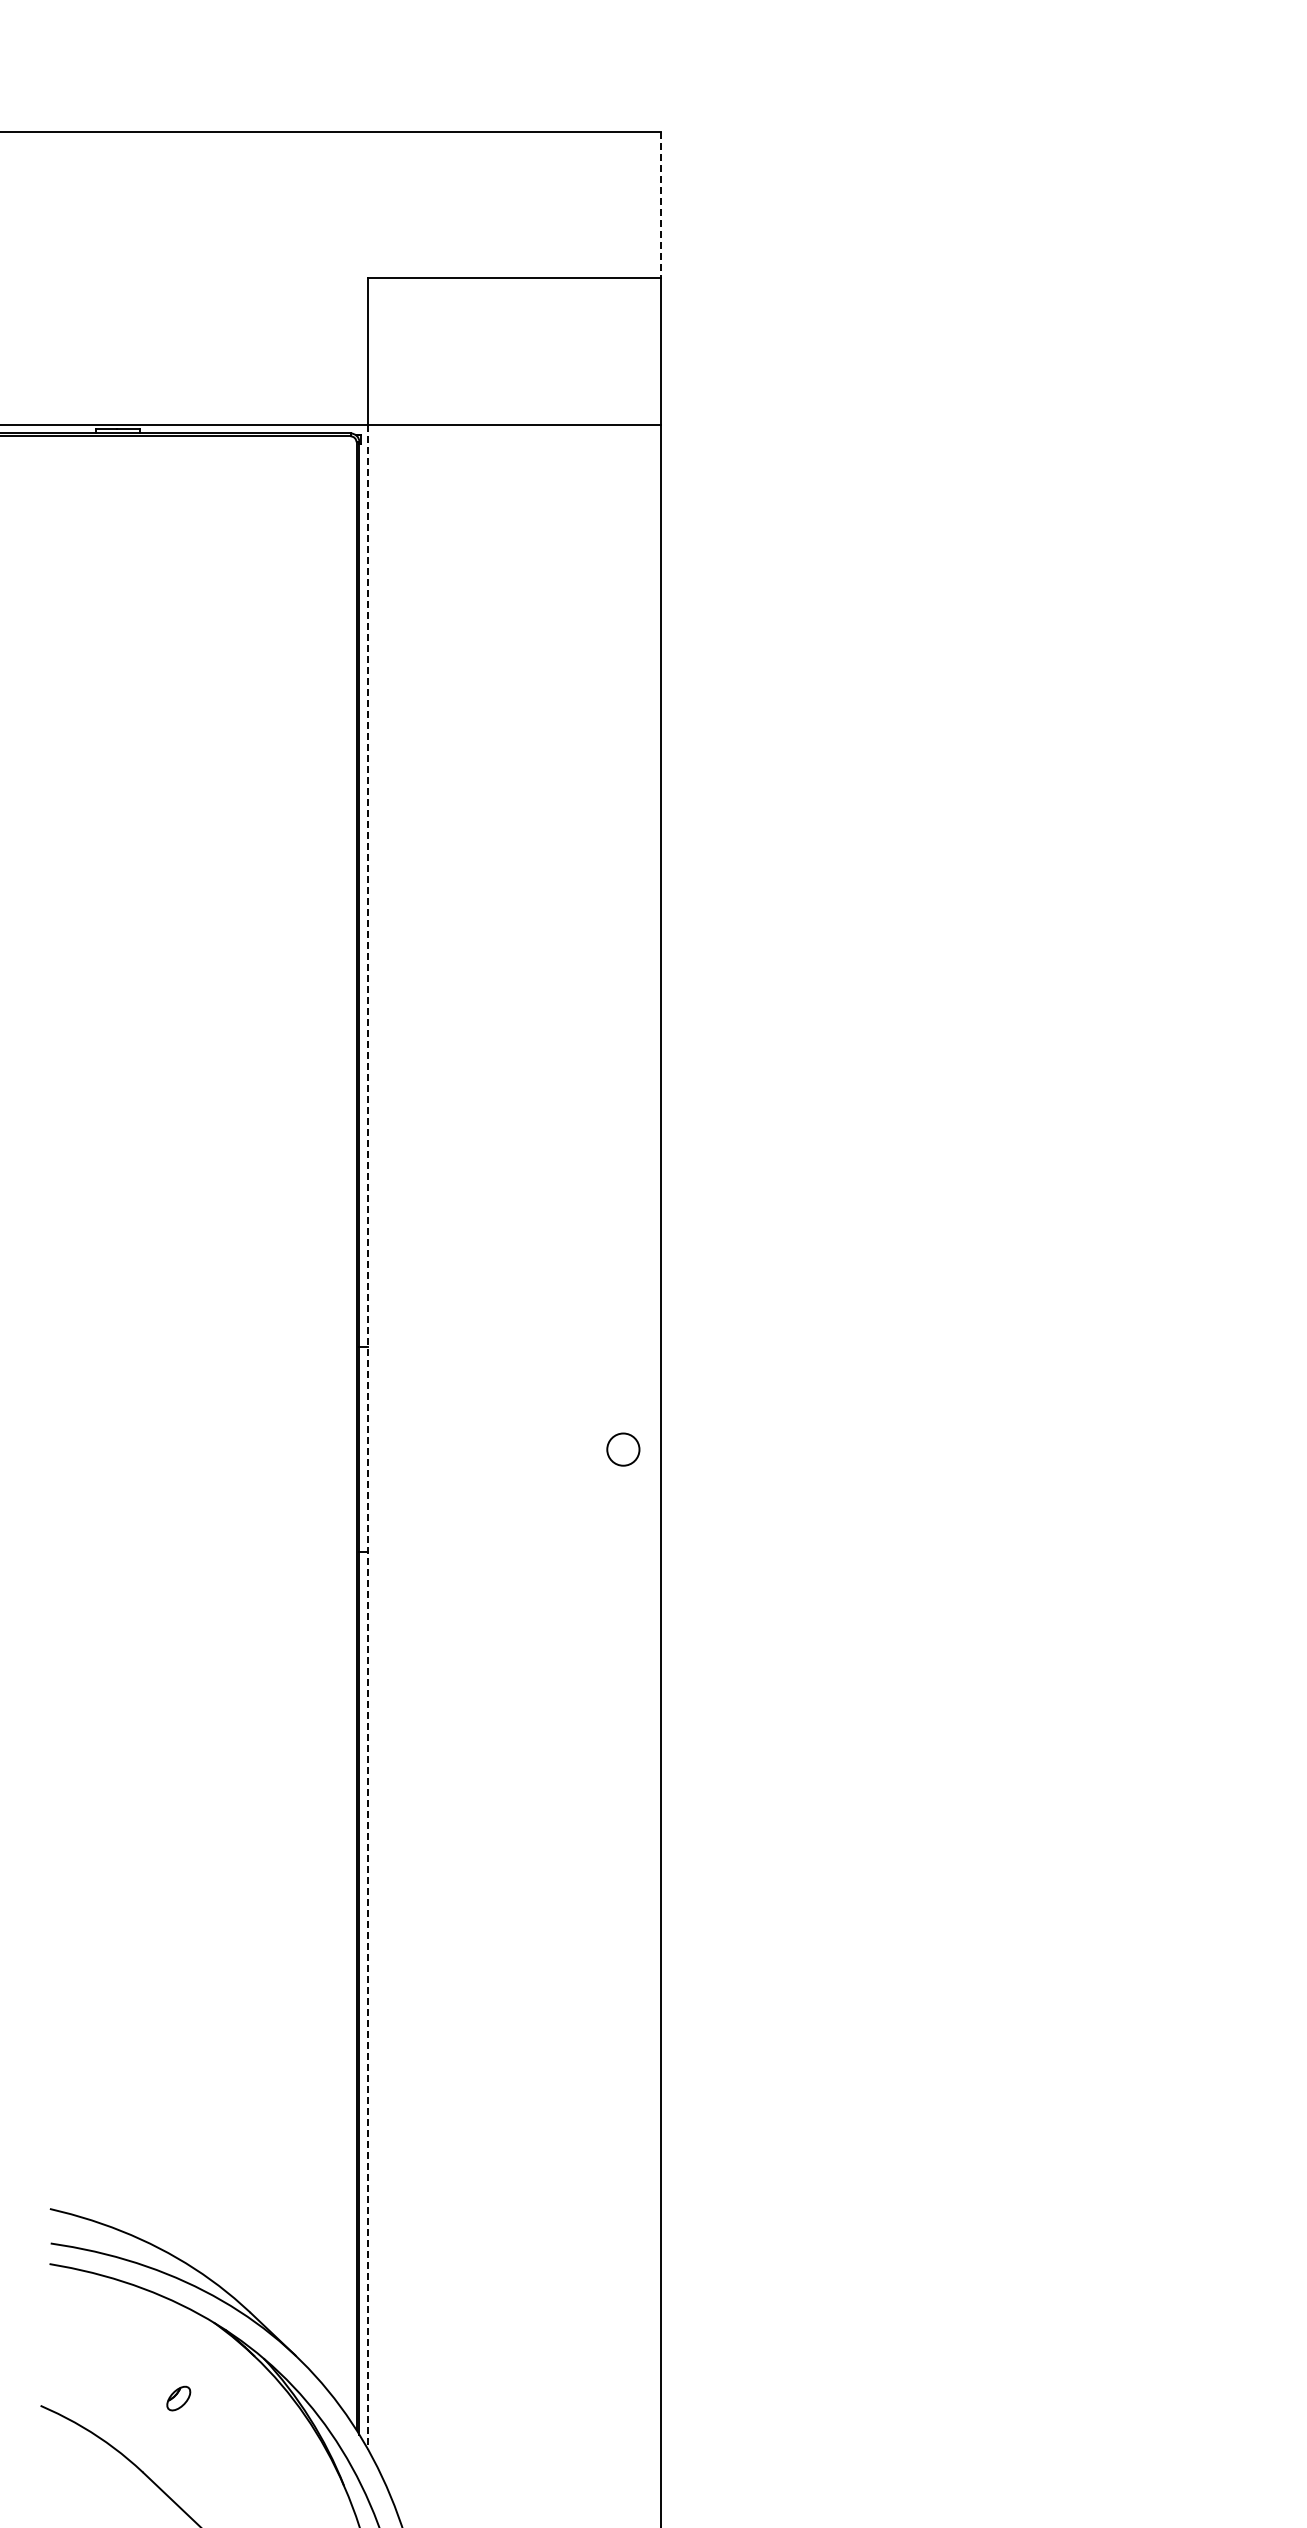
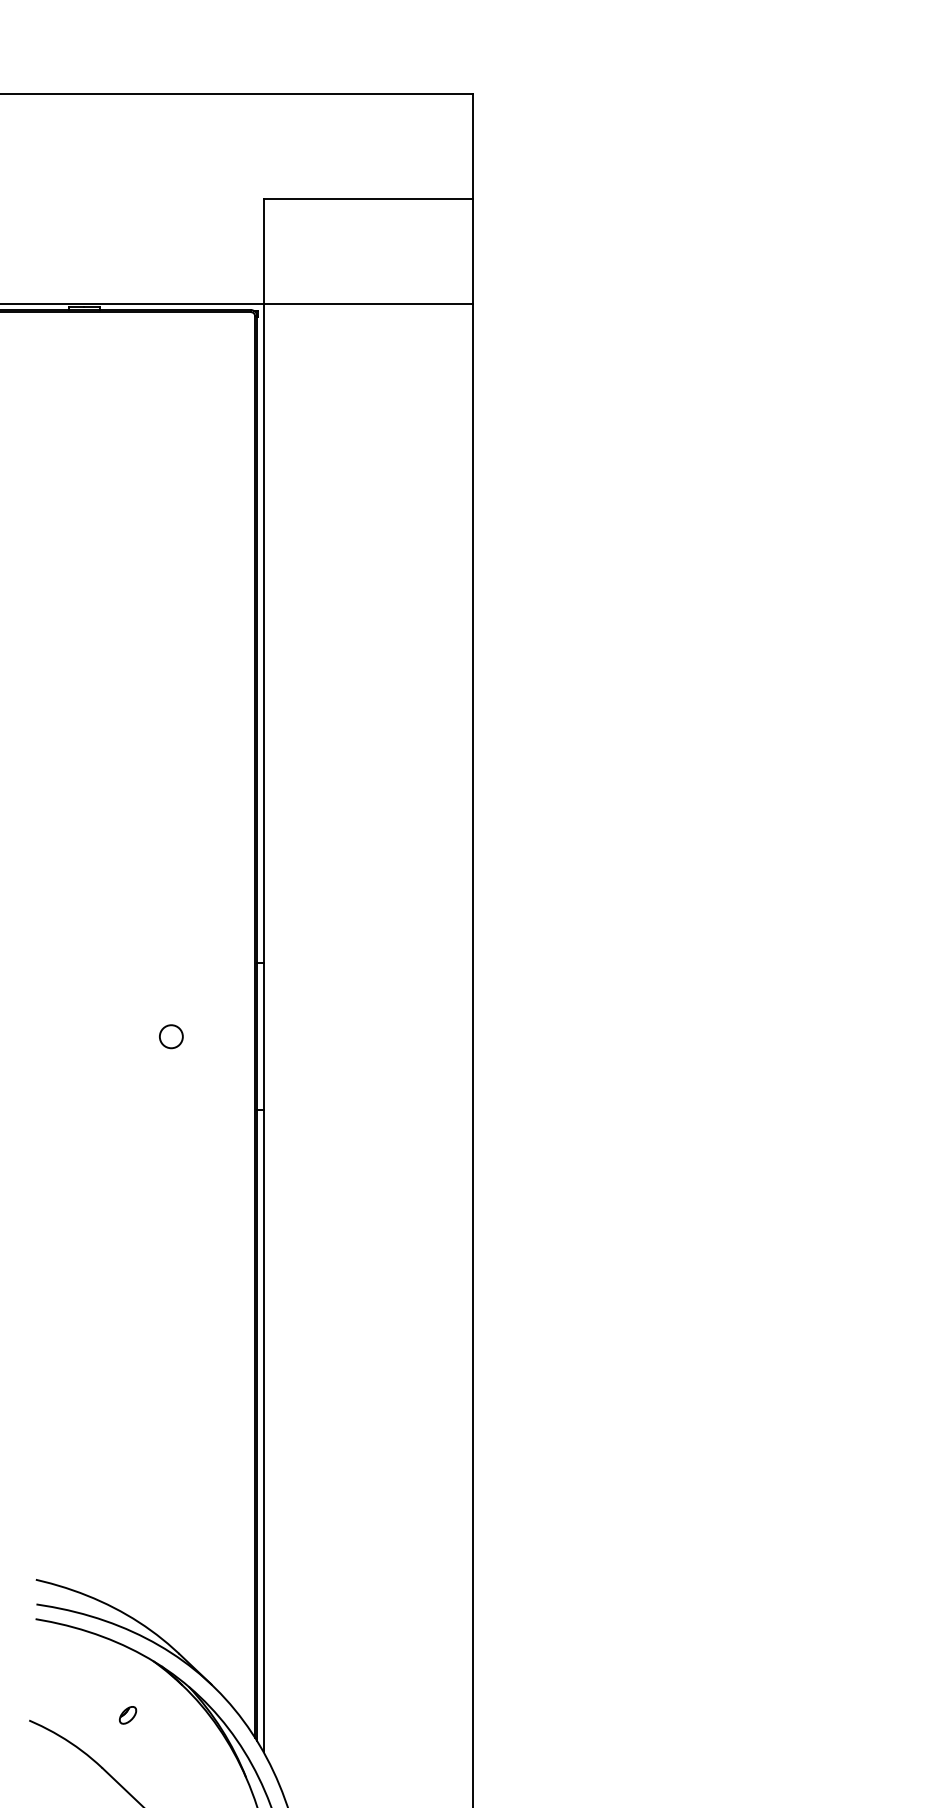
line: (661, 205) -> (473, 147), dashed -> solid
line: (368, 1437) -> (263, 1028), dashed -> solid
circle: (623, 1449) -> (171, 1036), moved

